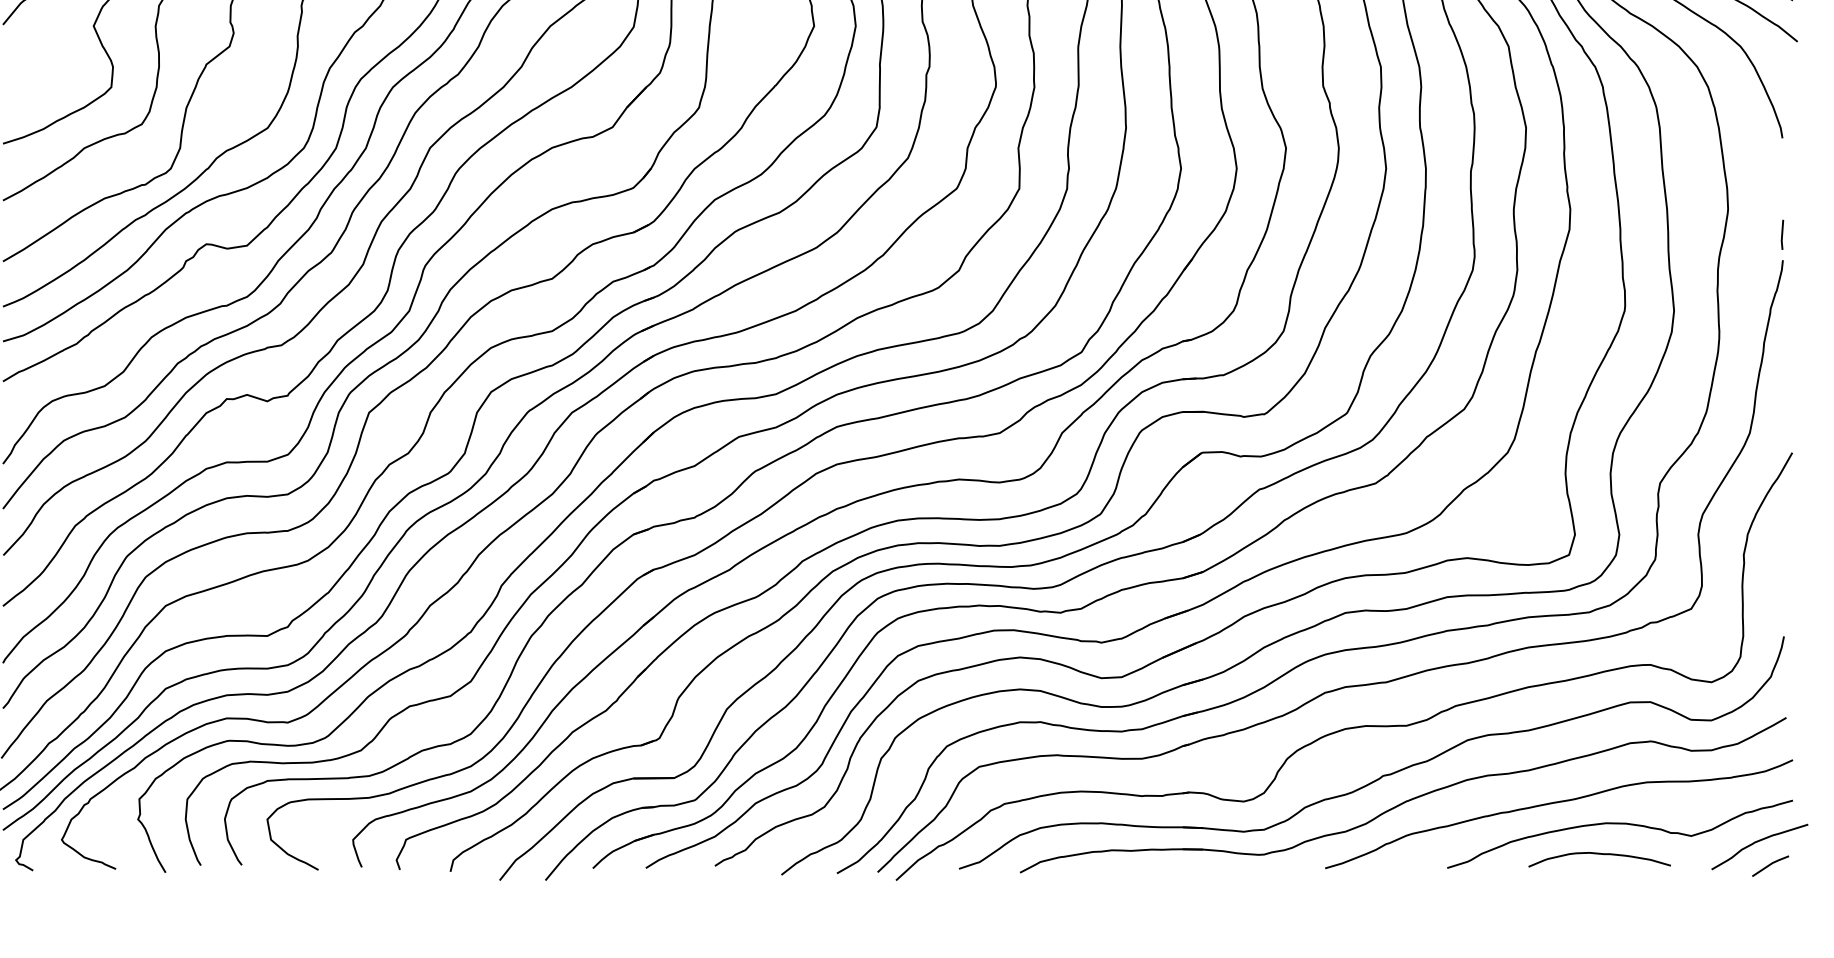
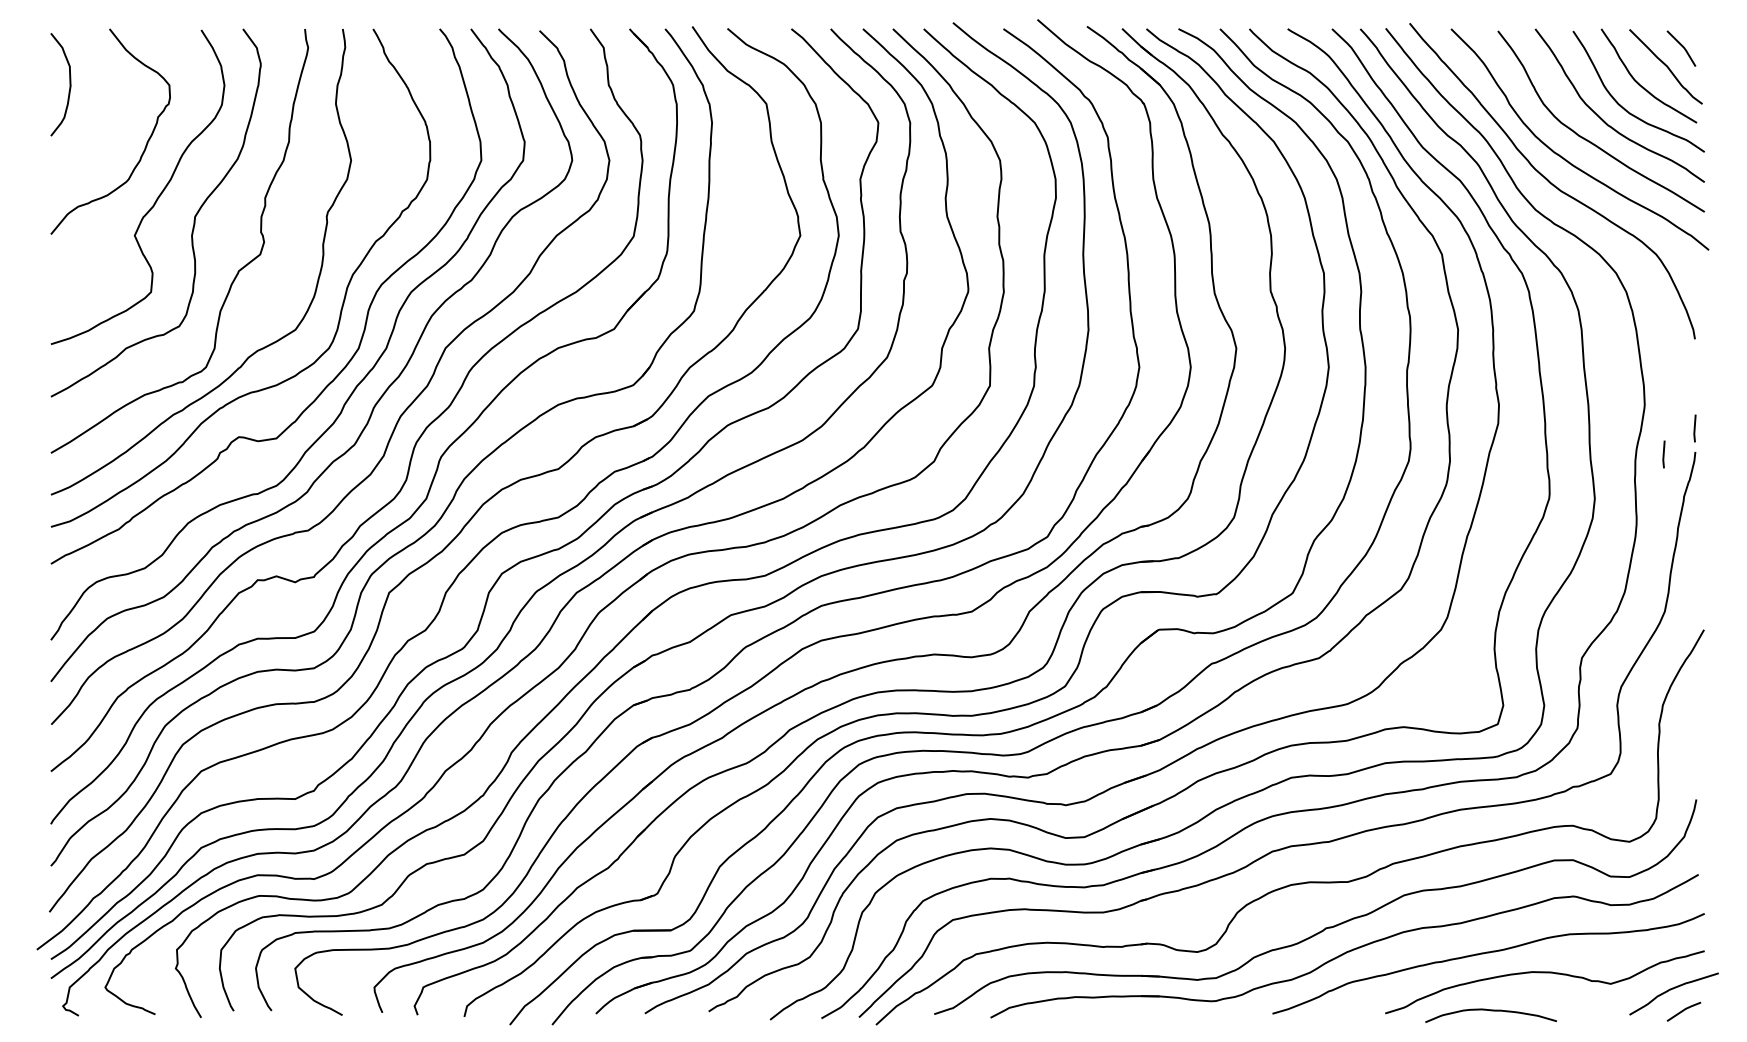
line: (1748, 263) -> (1663, 454), added
curve: (1599, 855) -> (1490, 1011), moved

